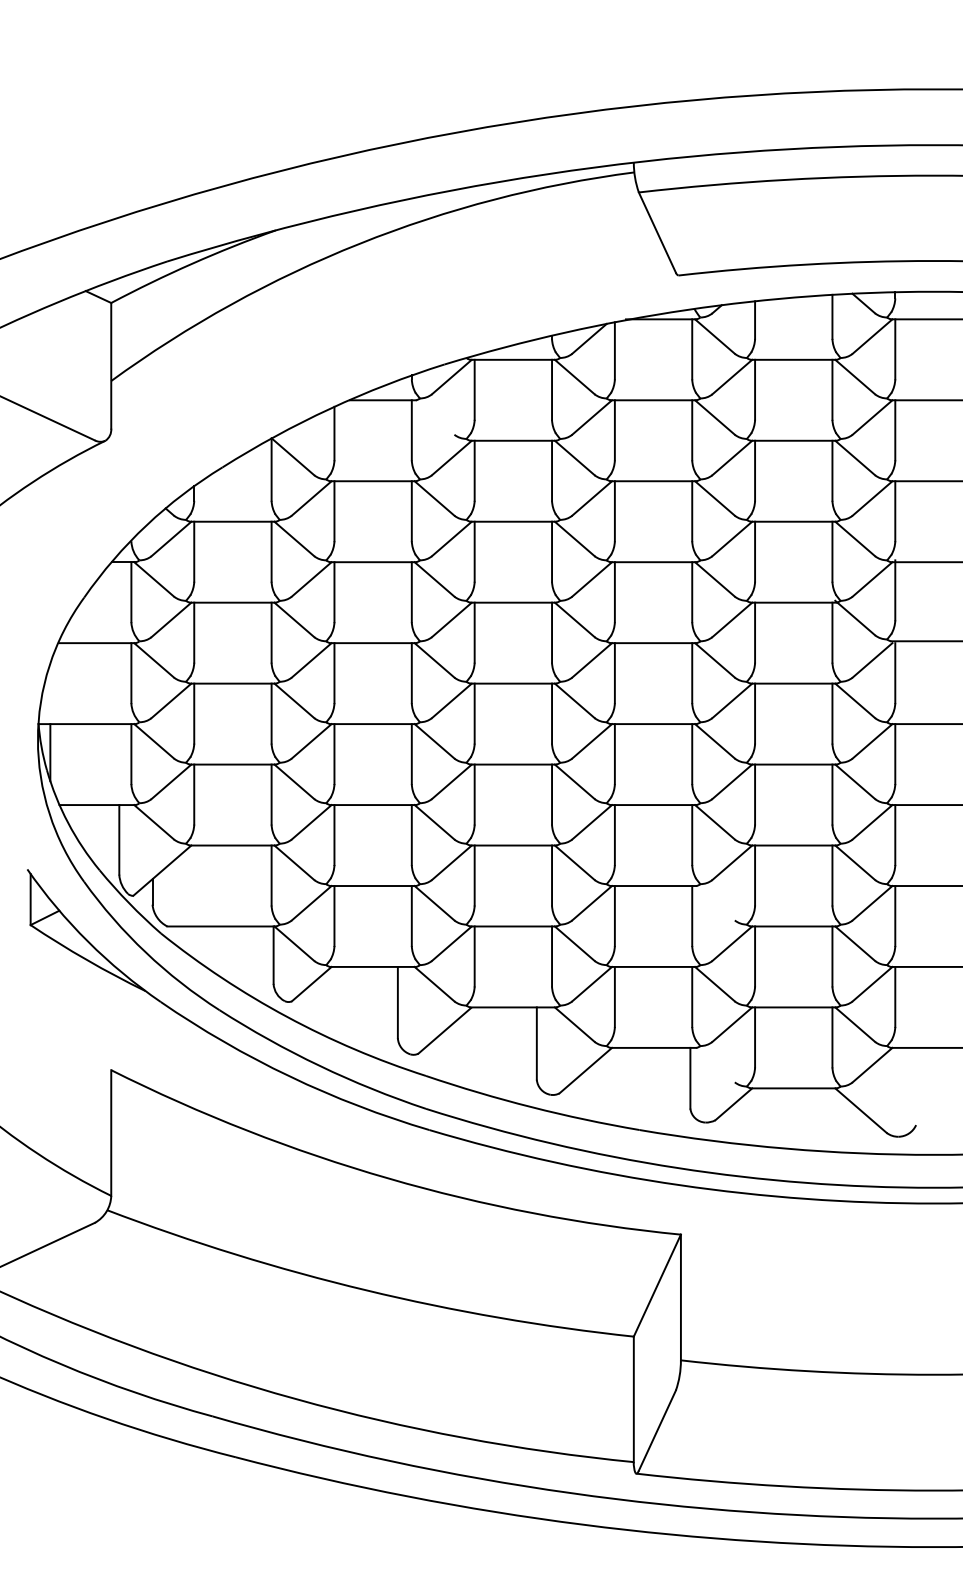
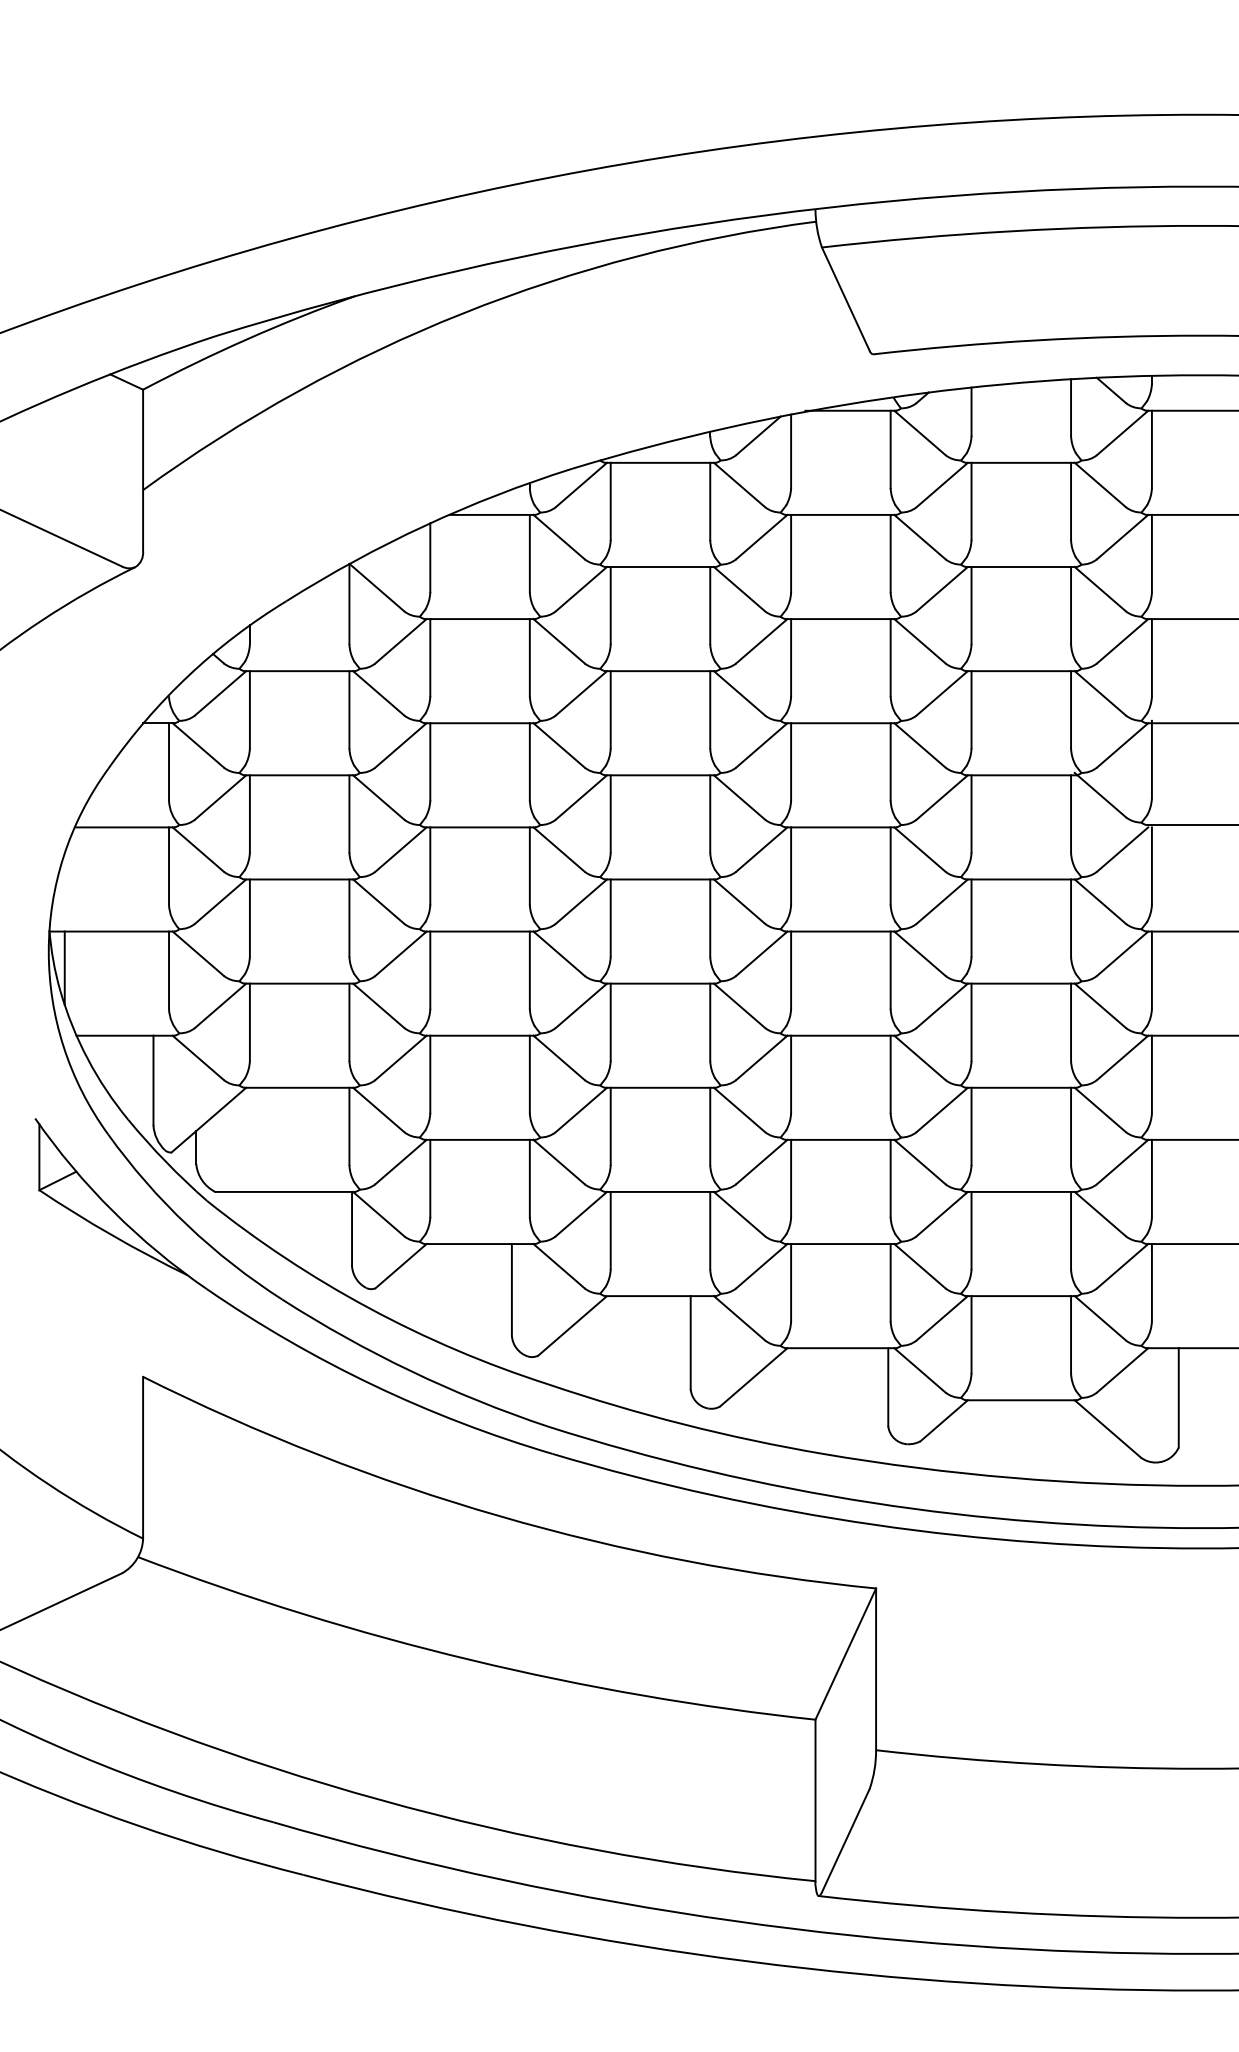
line: (434, 417) -> (559, 537), added
line: (714, 903) -> (919, 1162), added
line: (714, 1064) -> (919, 1369), added
line: (916, 1086) -> (1179, 1397), added

